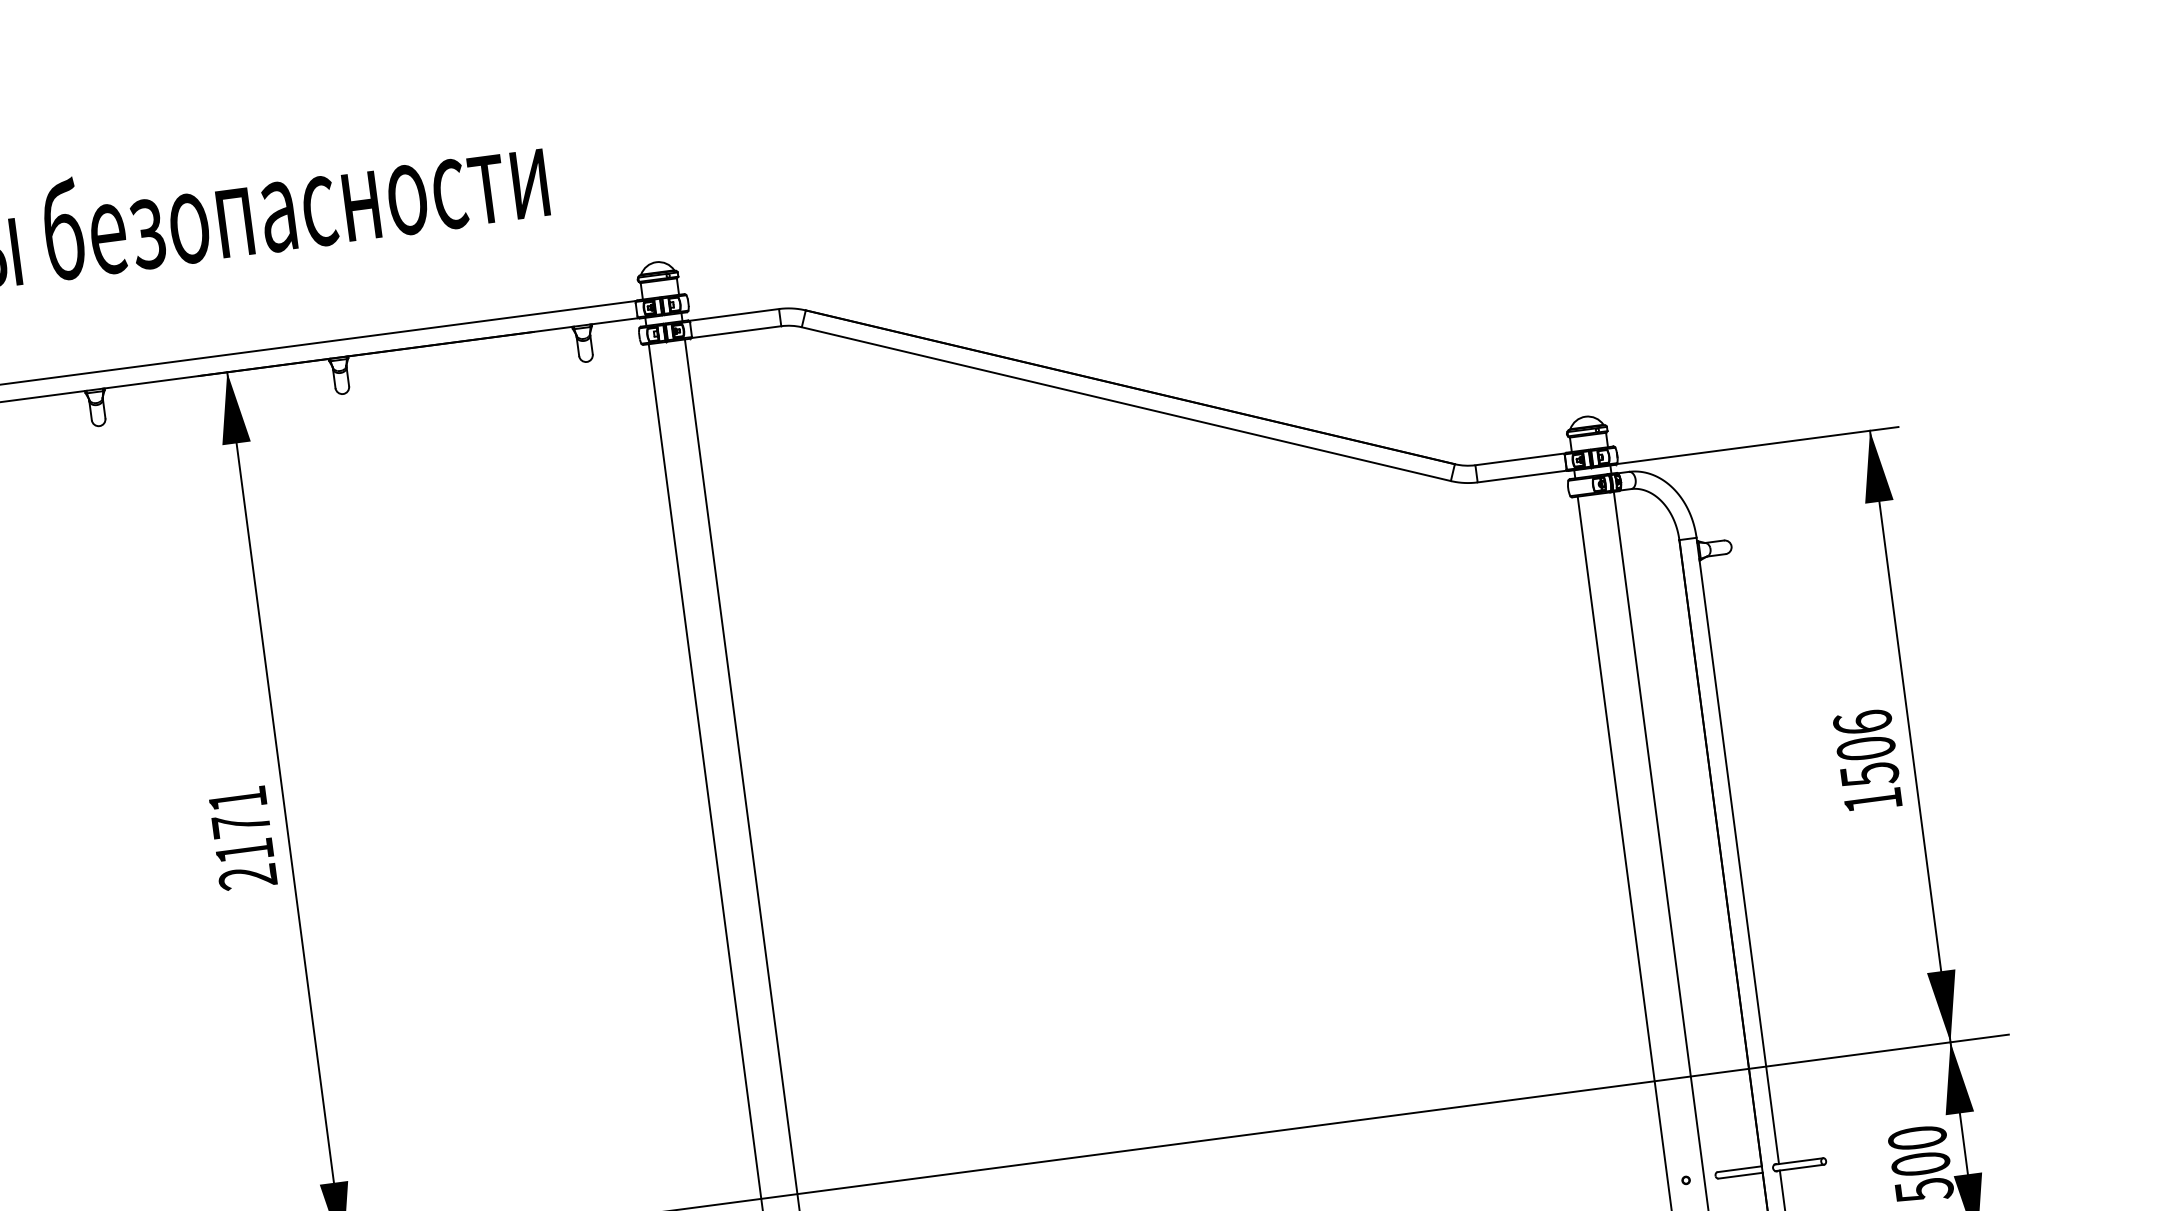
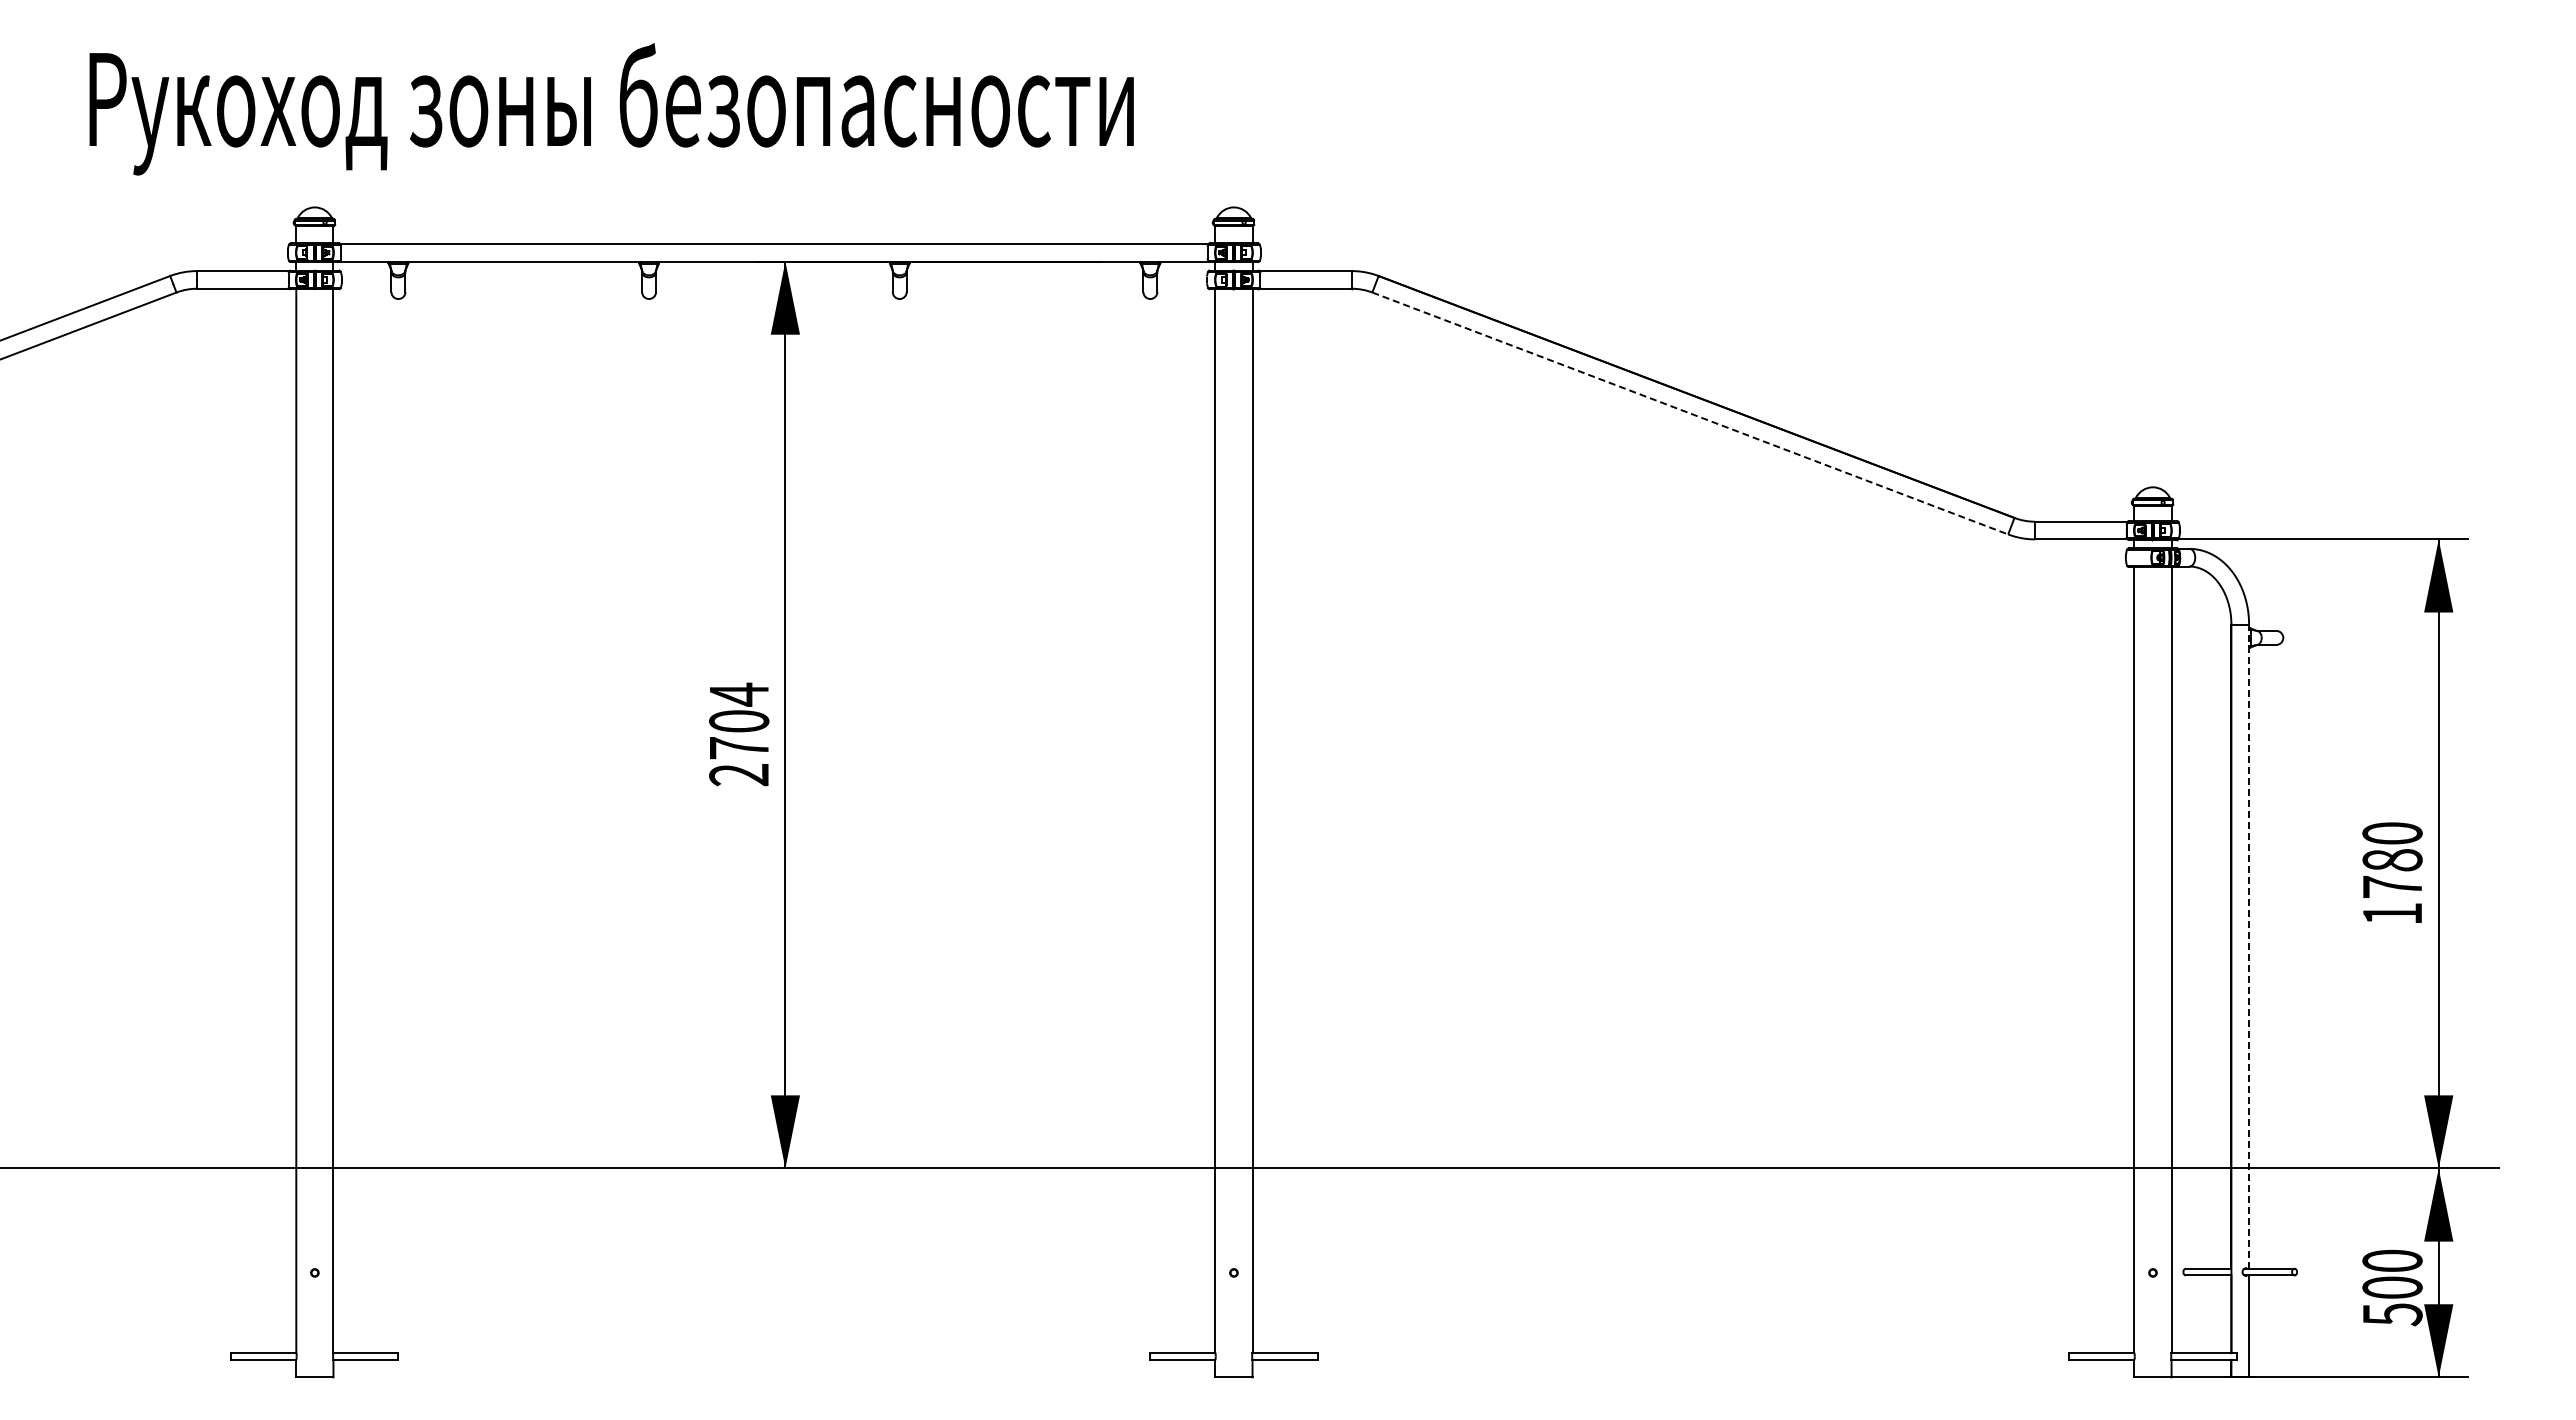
line: (1126, 404) -> (1690, 413), solid -> dashed
text: (1866, 748) -> (2392, 860), 1506 -> 1780
text: (241, 824) -> (739, 720), 2171 -> 2704
line: (1738, 850) -> (2249, 946), solid -> dashed

